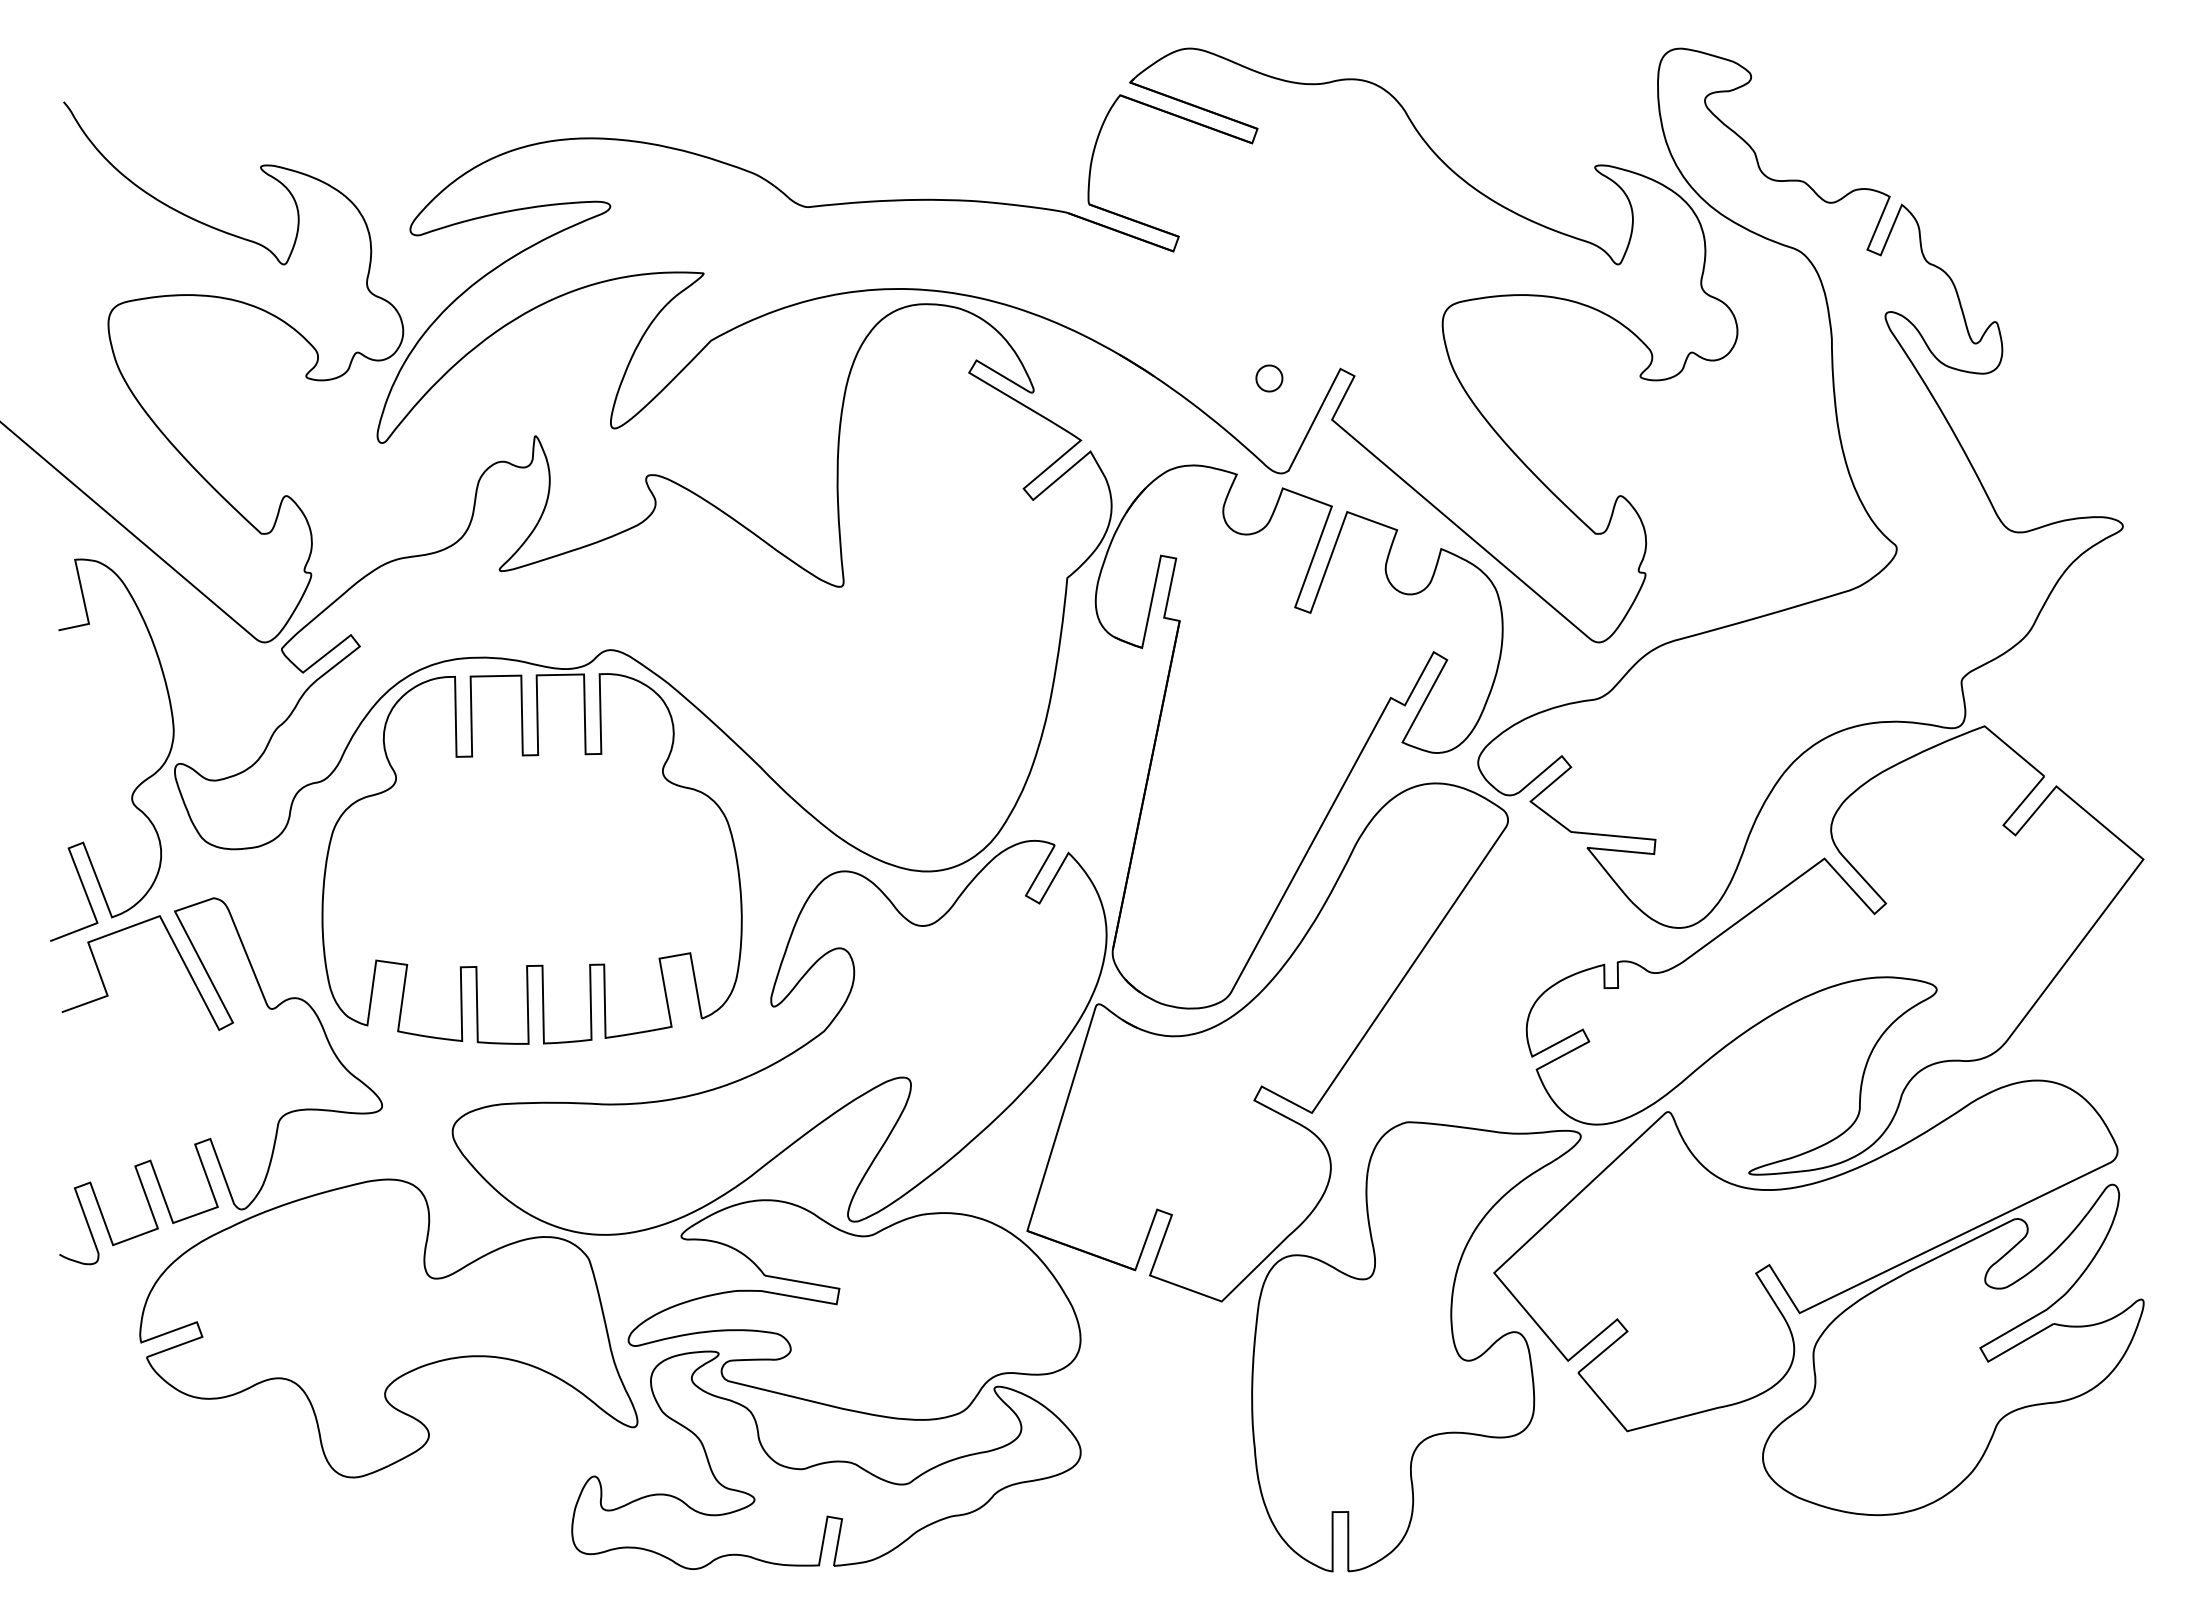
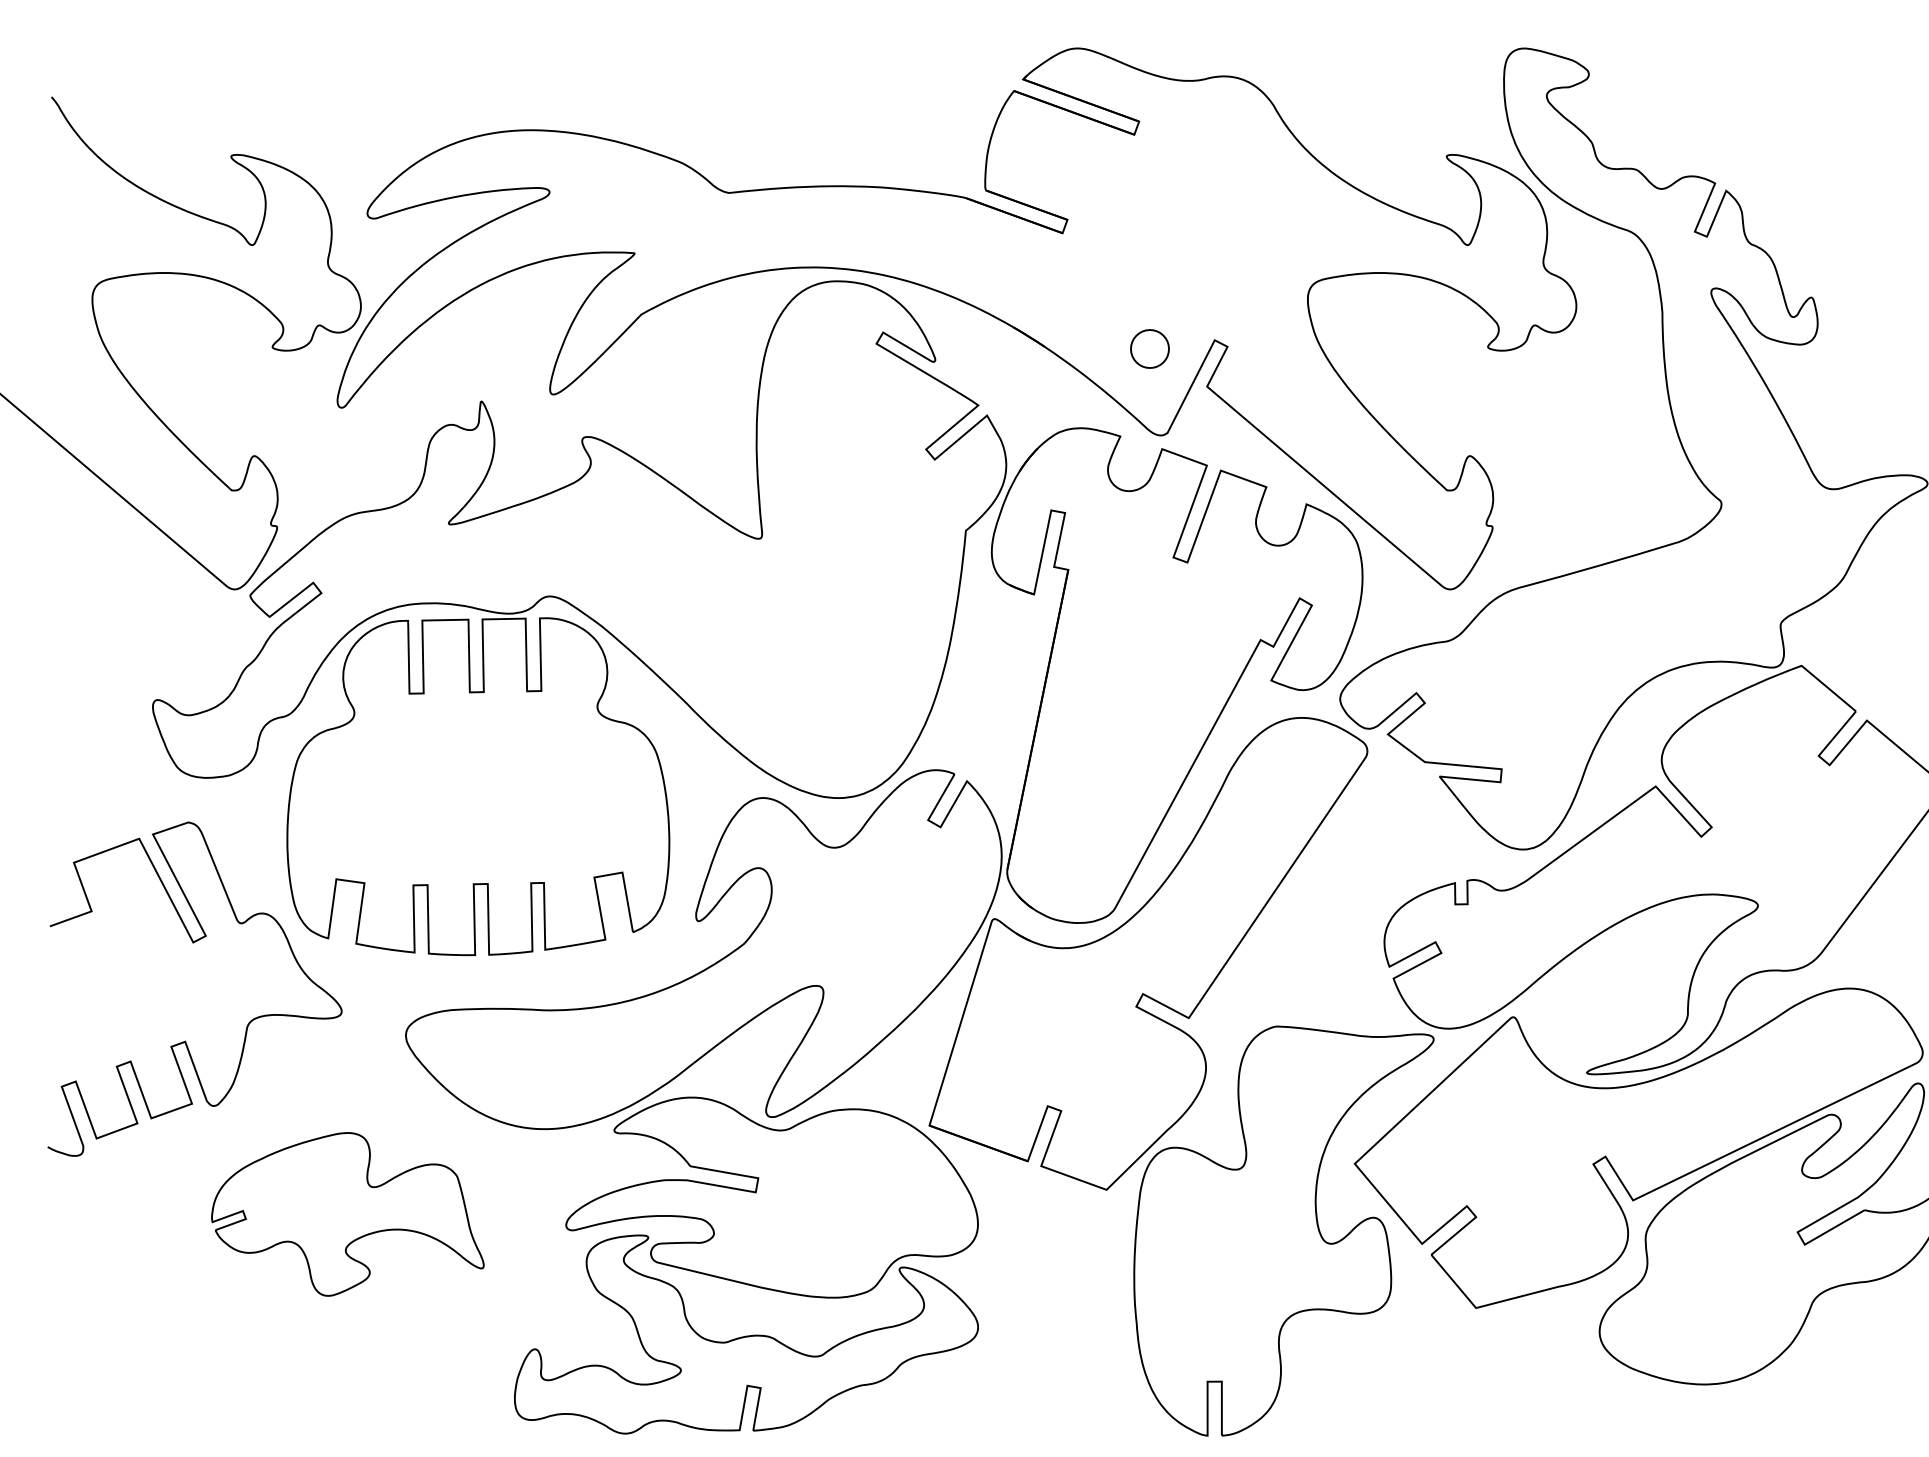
part: (1269, 378) -> (1150, 348), size x1.6
curve: (139, 783) -> (120, 717), removed
part: (388, 1328) -> (347, 1214), size x0.6

